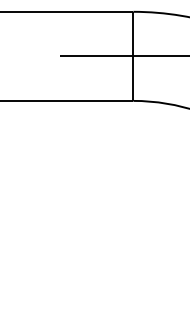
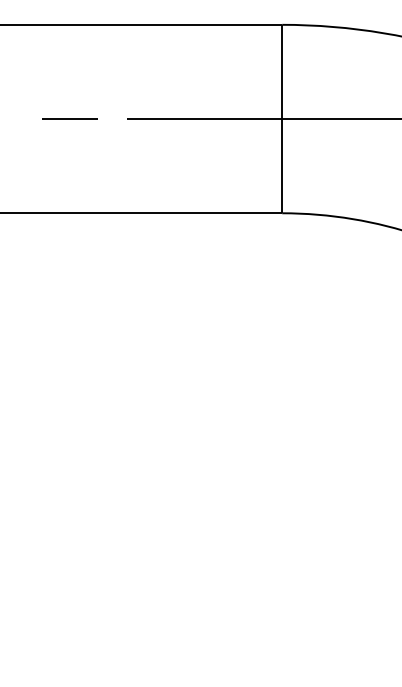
line: (33, 55) -> (70, 117), added

